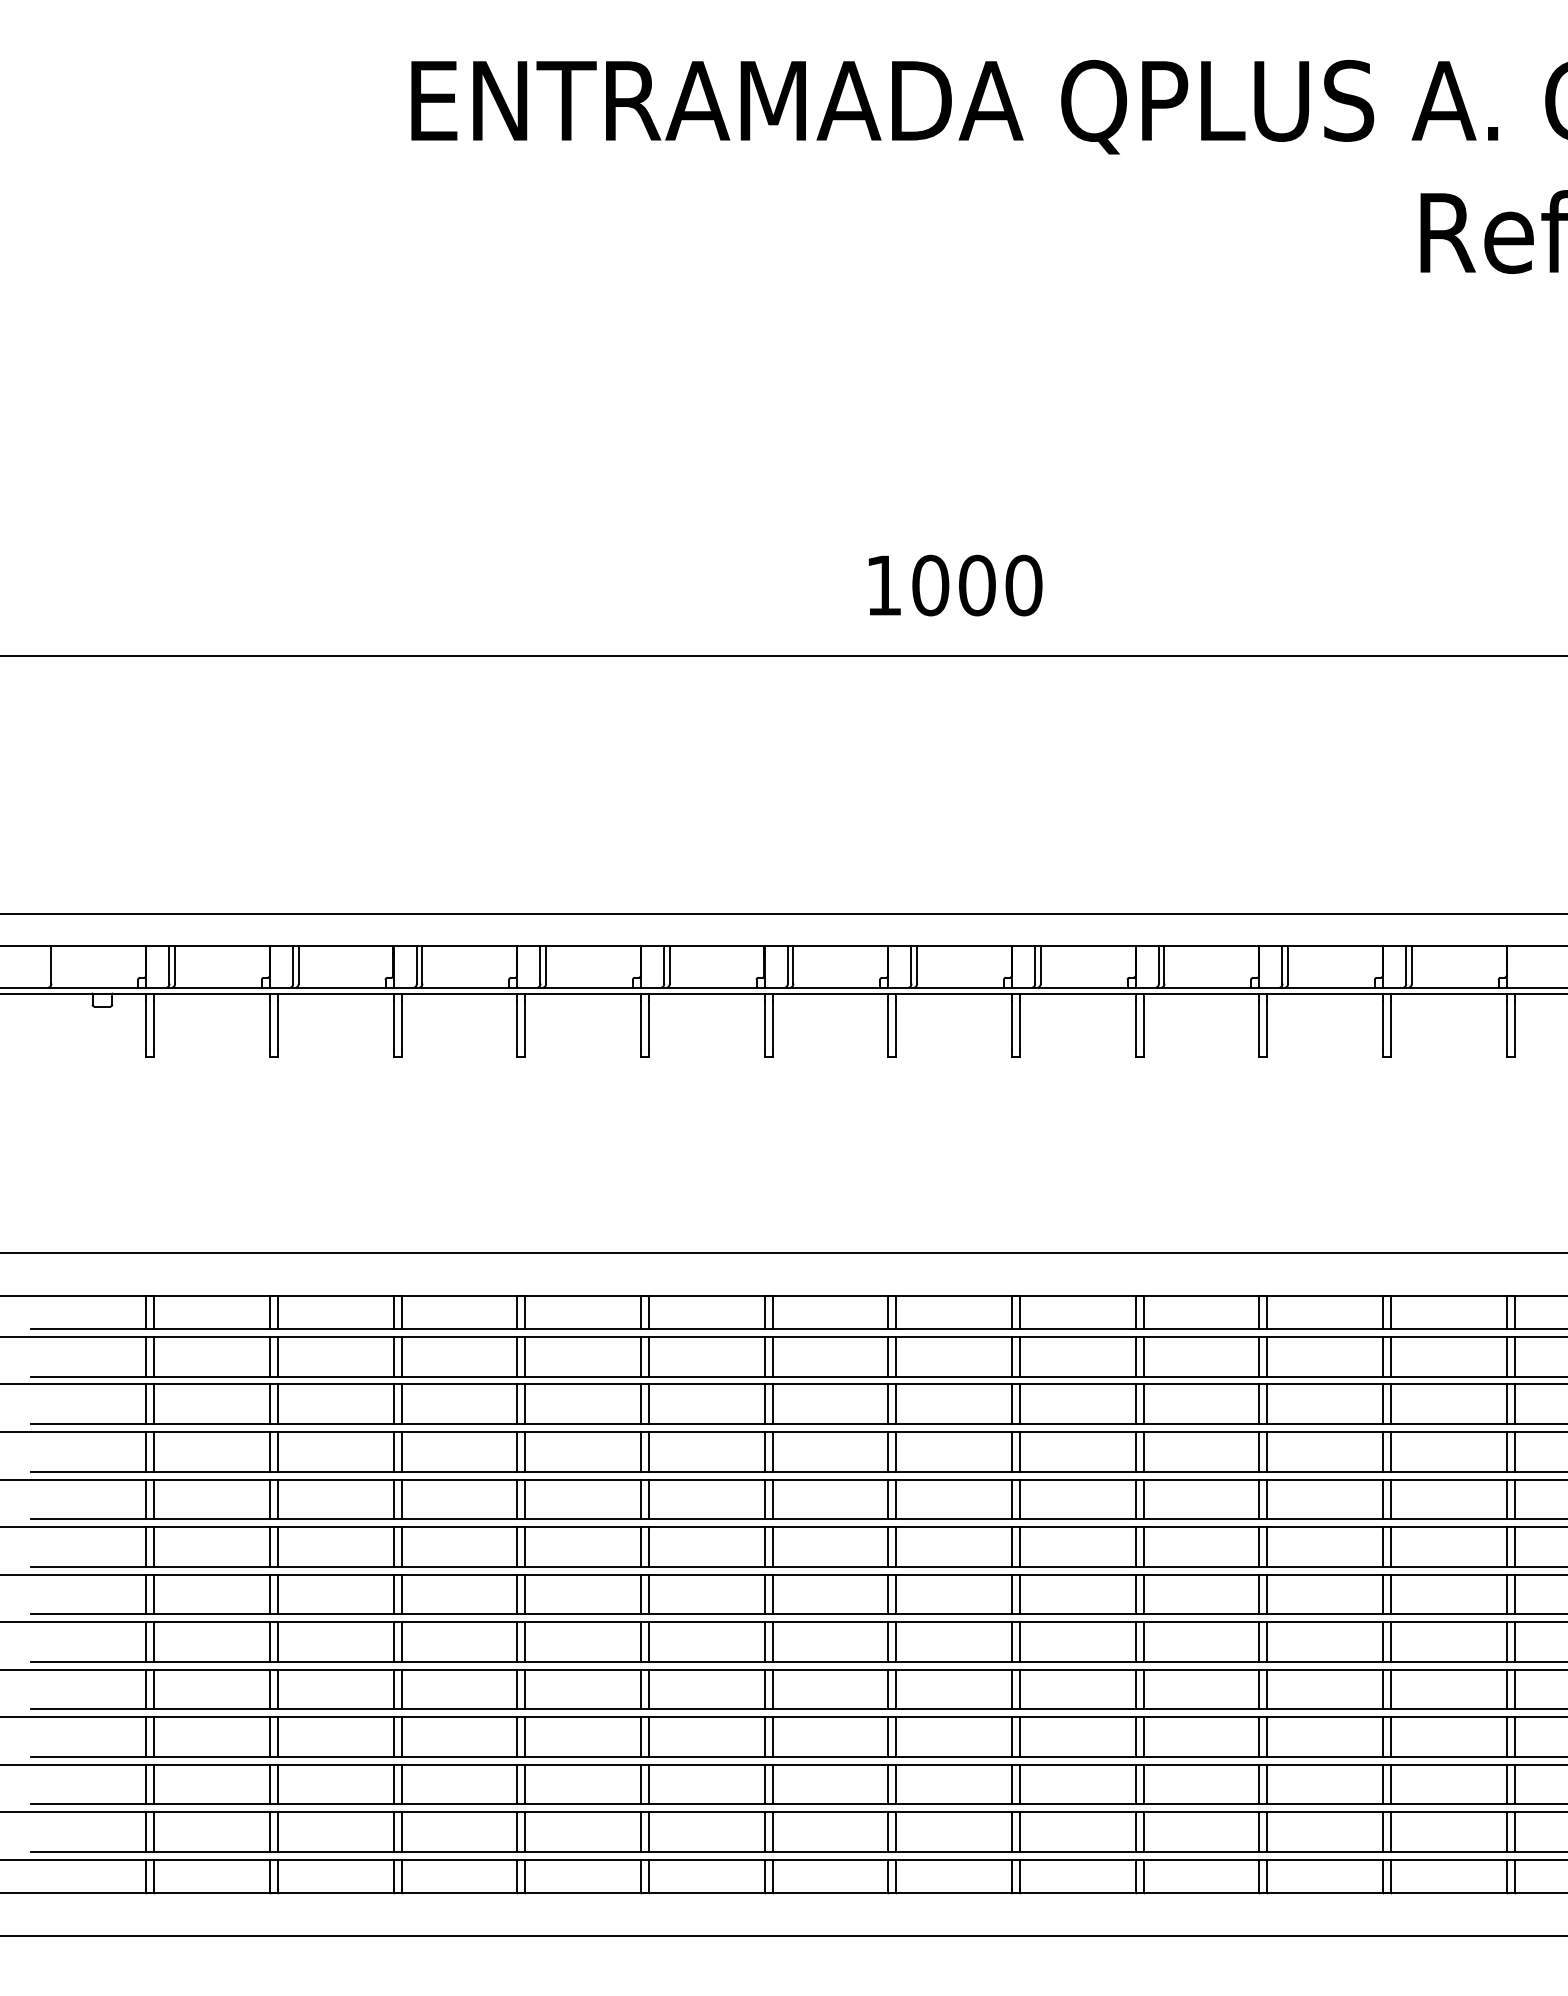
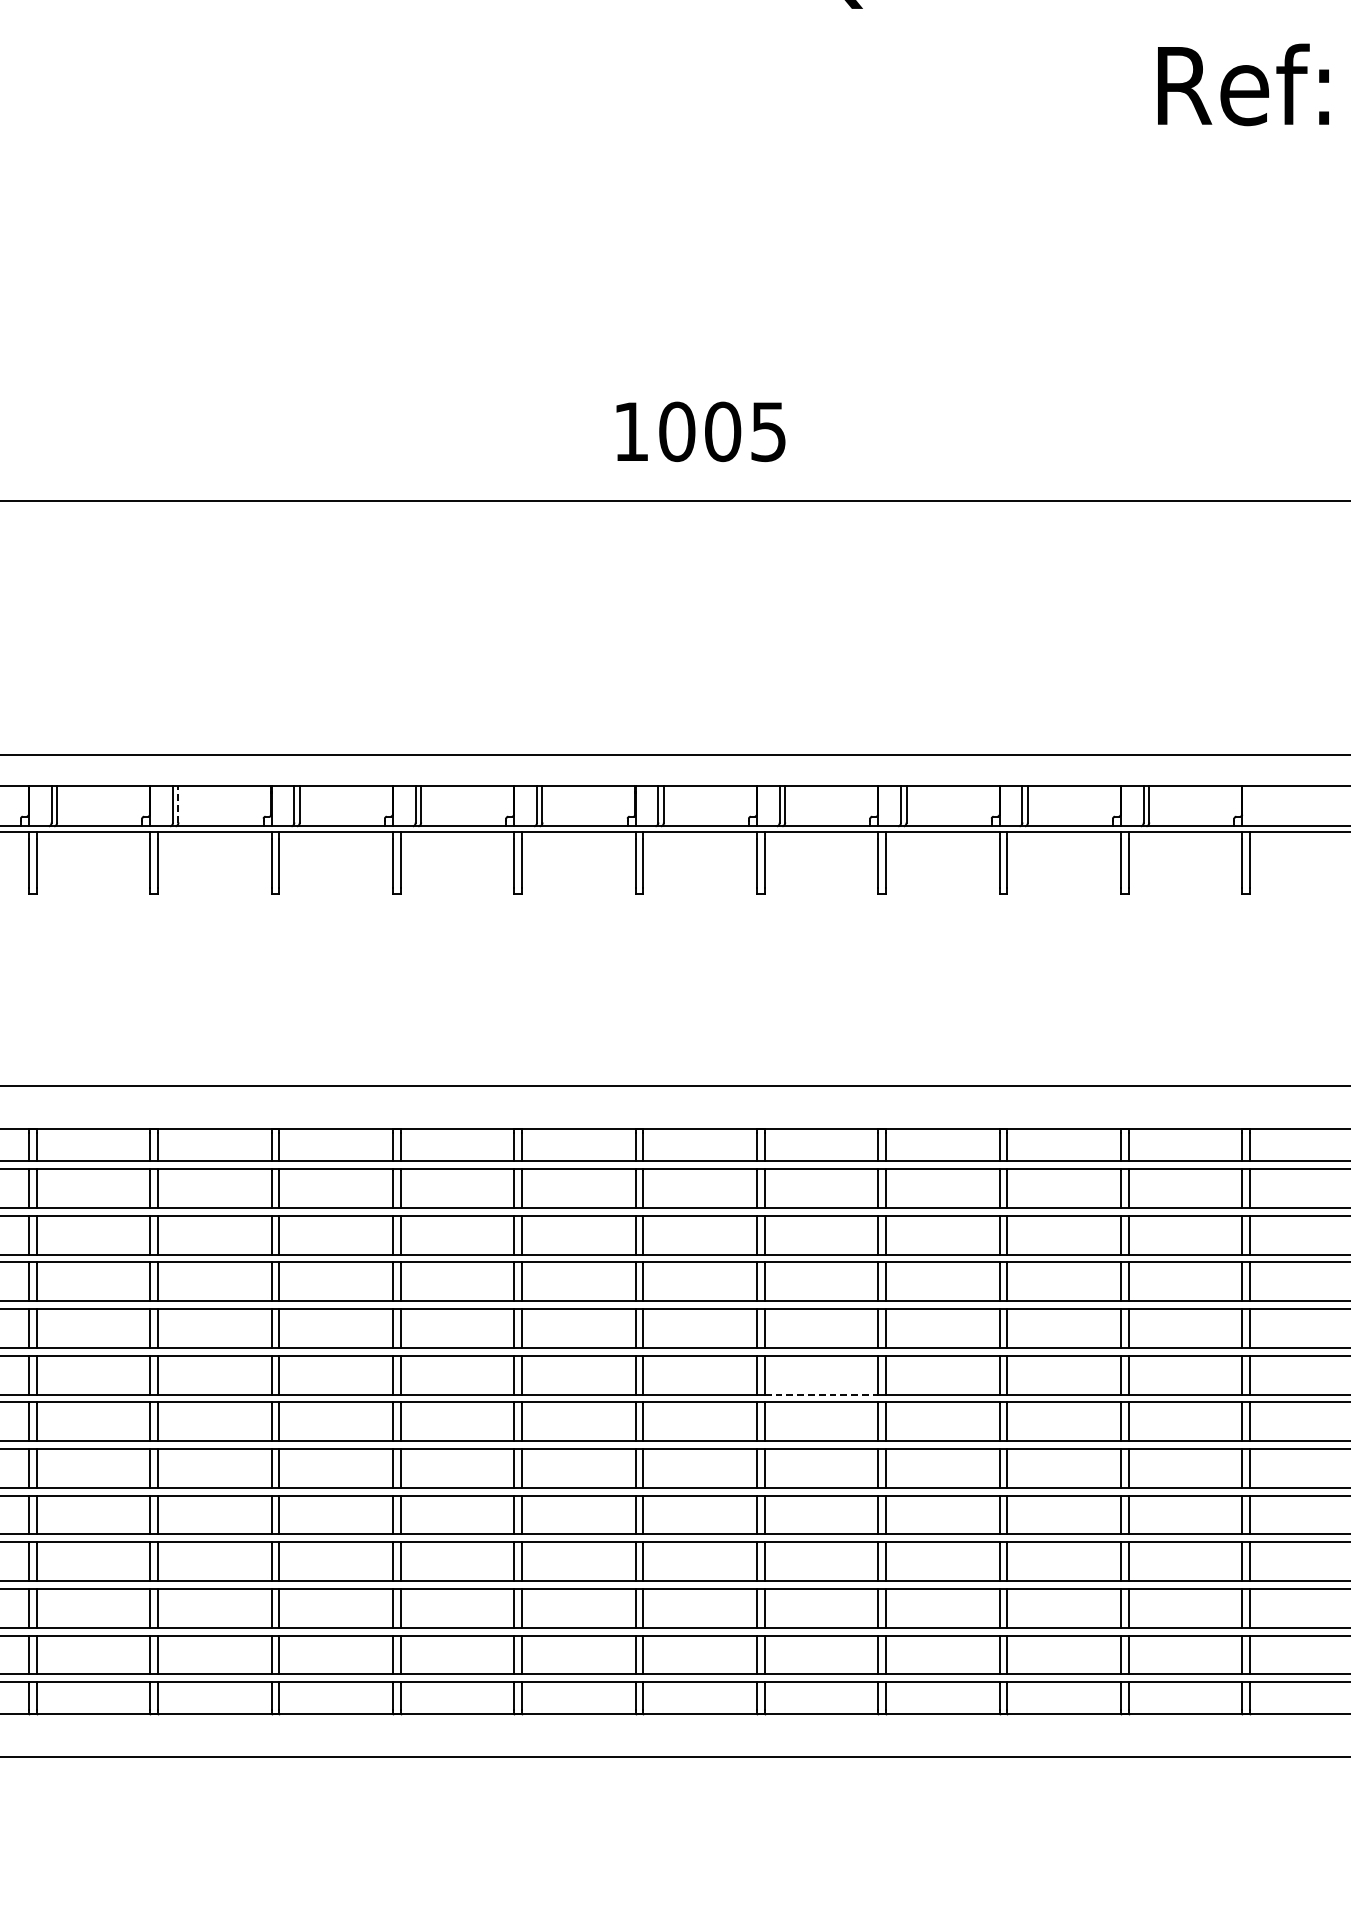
text: (1023, 585) -> (768, 431), 1000 -> 1005
line: (422, 964) -> (178, 803), solid -> dashed
line: (1077, 1566) -> (821, 1394), solid -> dashed

